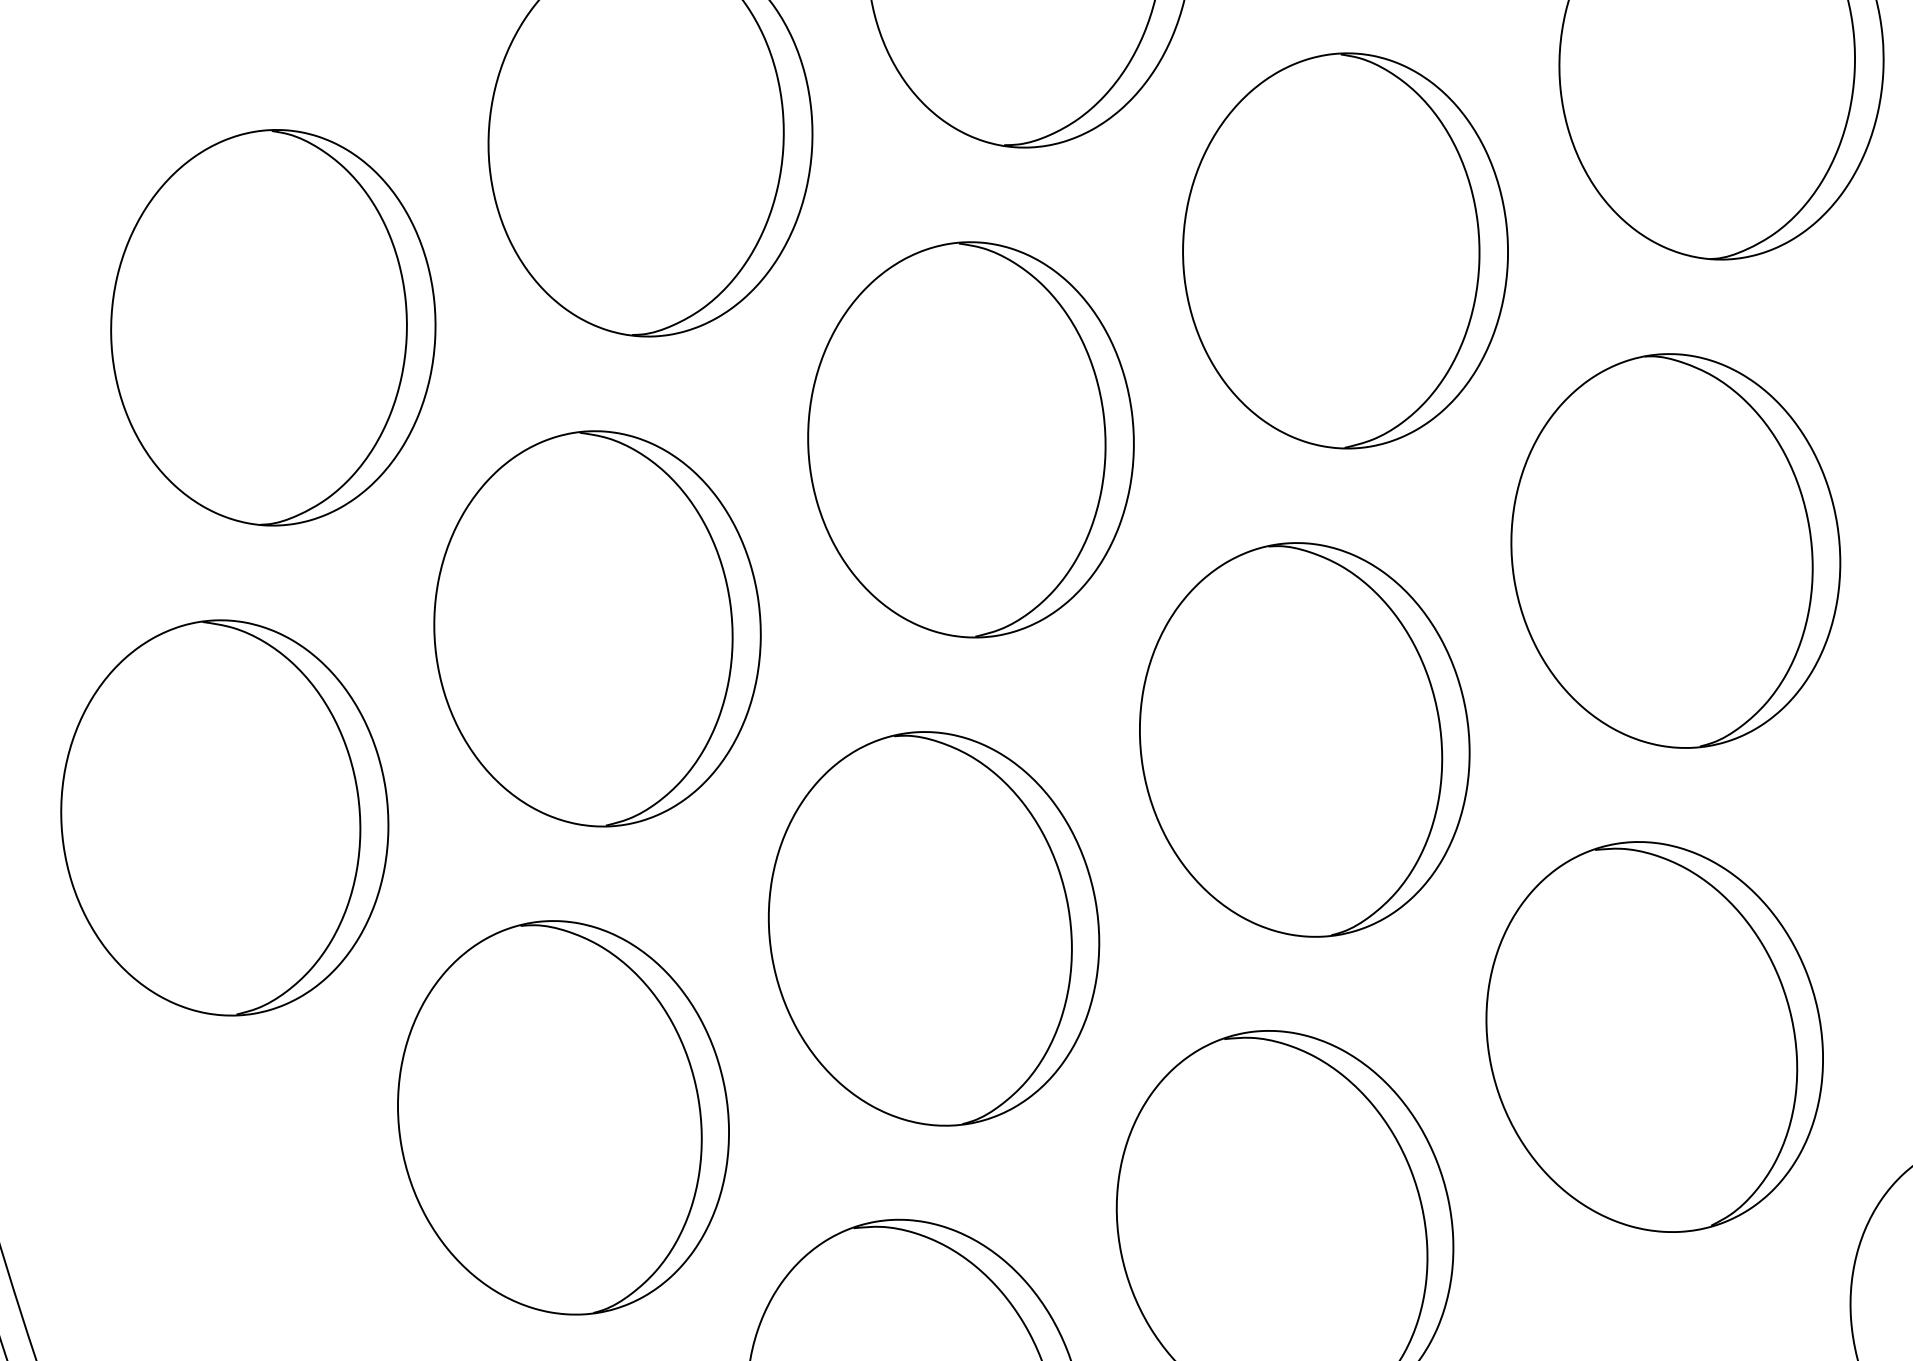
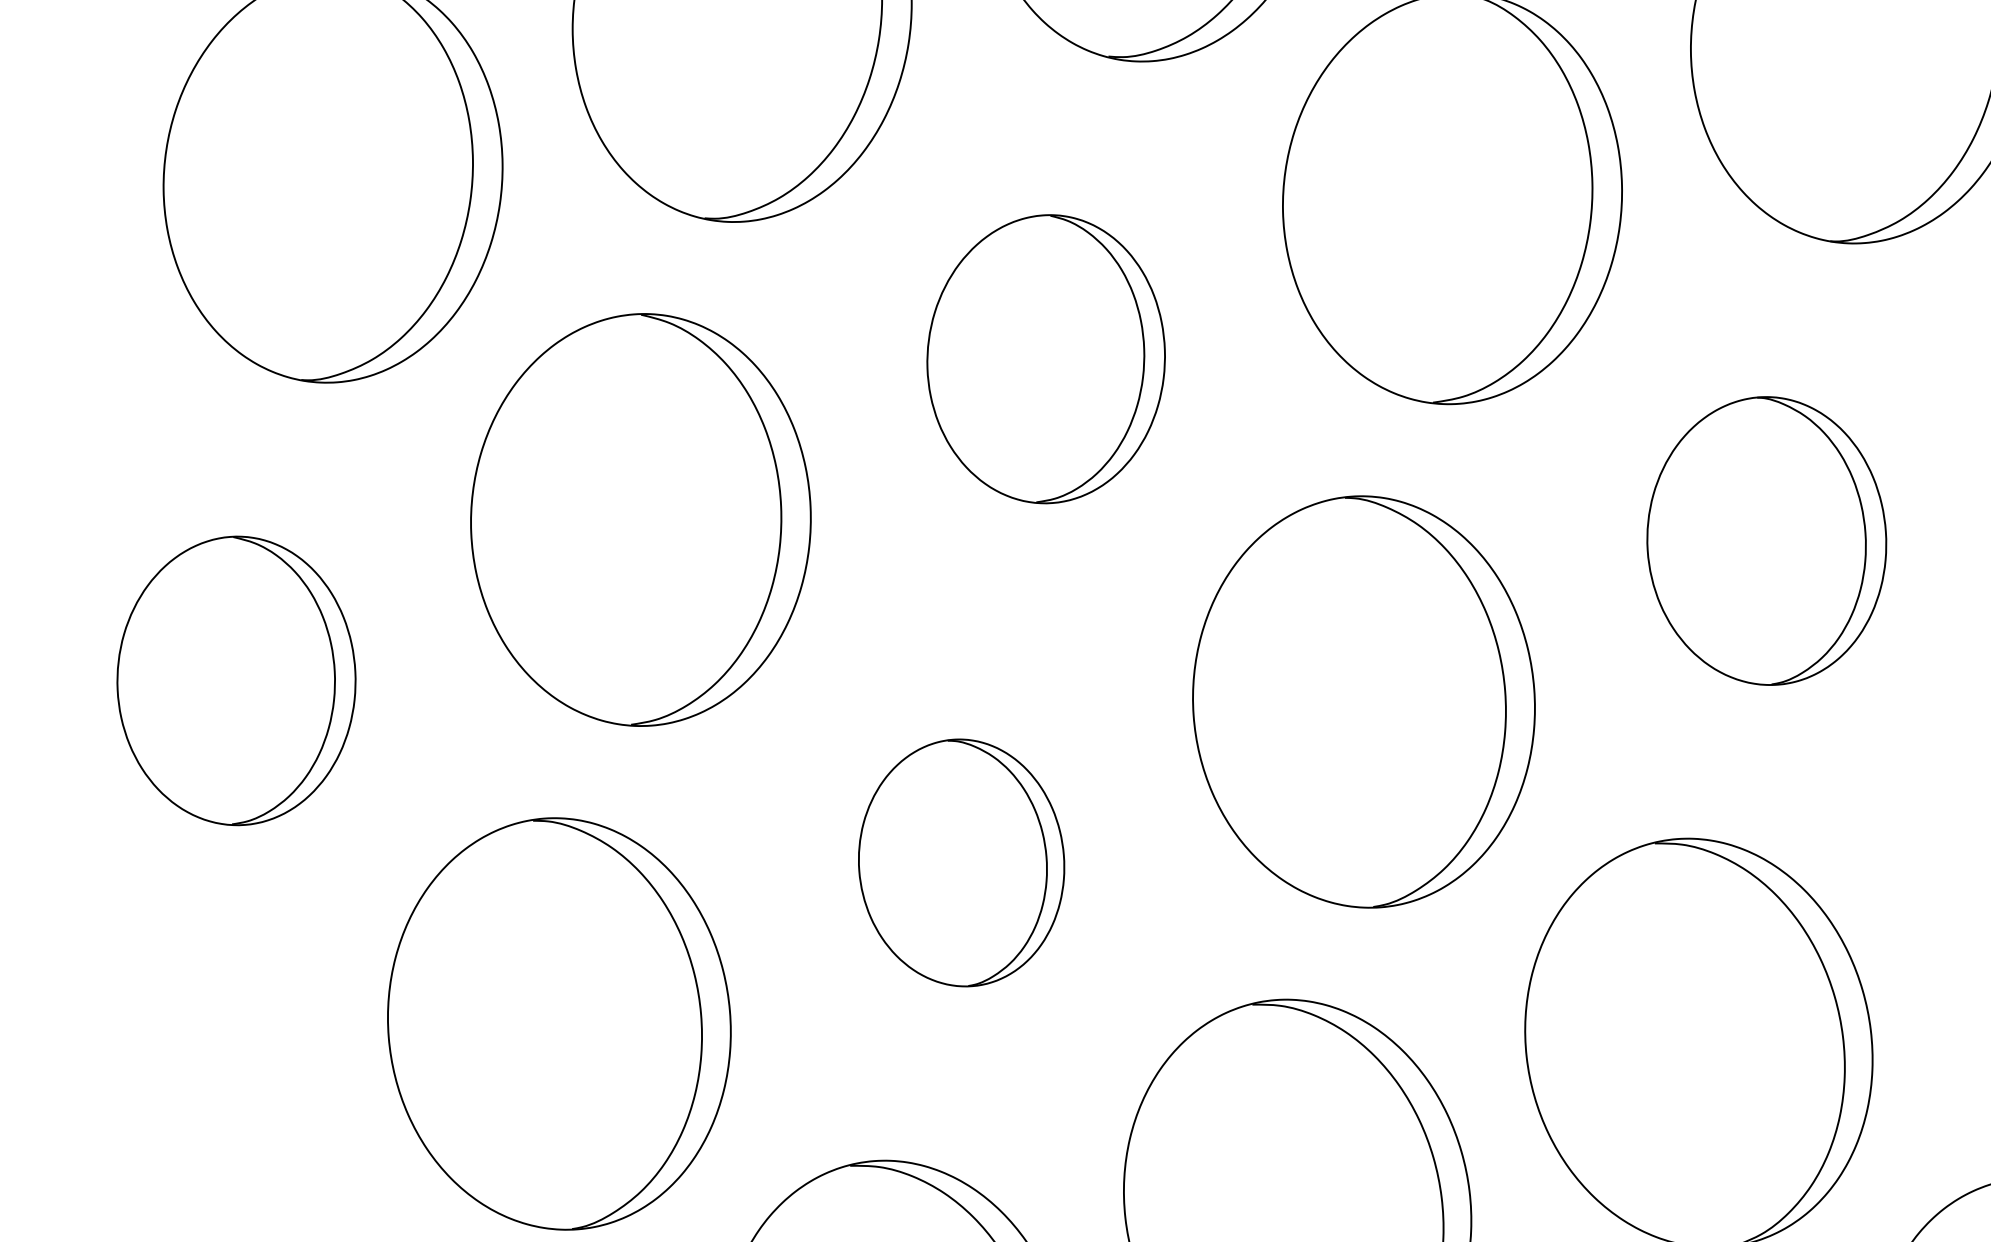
part: (970, 439) -> (1045, 358), size x0.7
part: (1675, 550) -> (1766, 540), size x0.7
part: (224, 817) -> (236, 680), size x0.7
part: (933, 928) -> (961, 862), size x0.6

